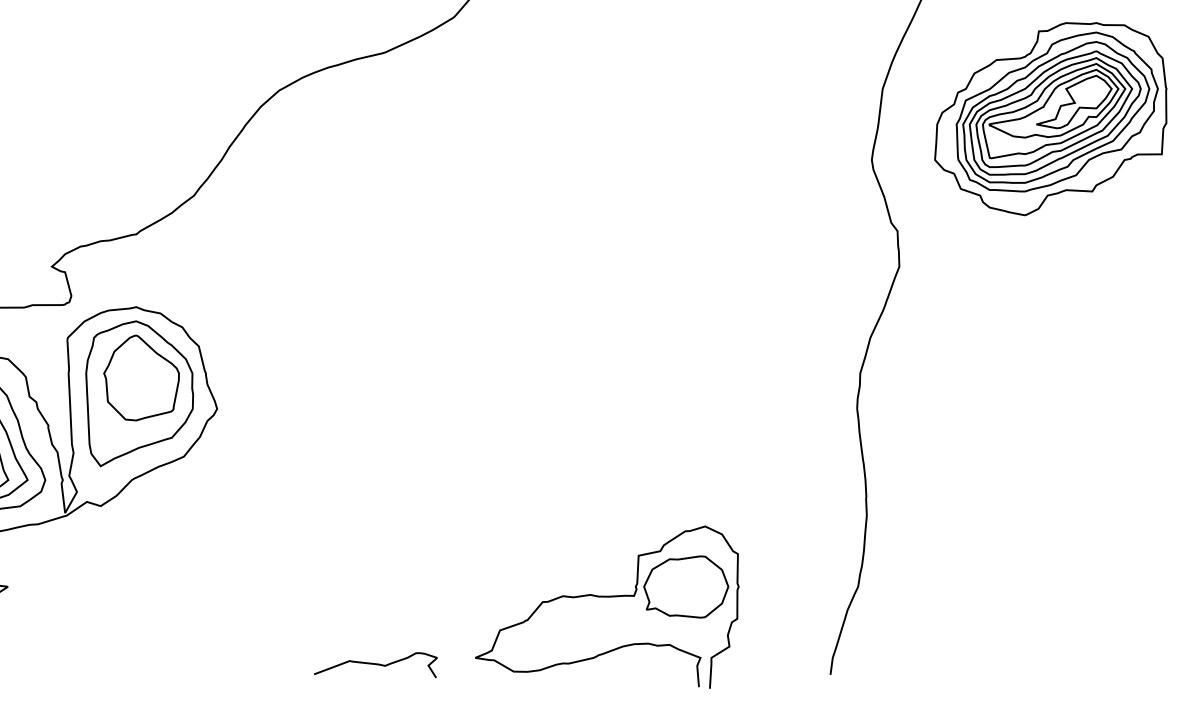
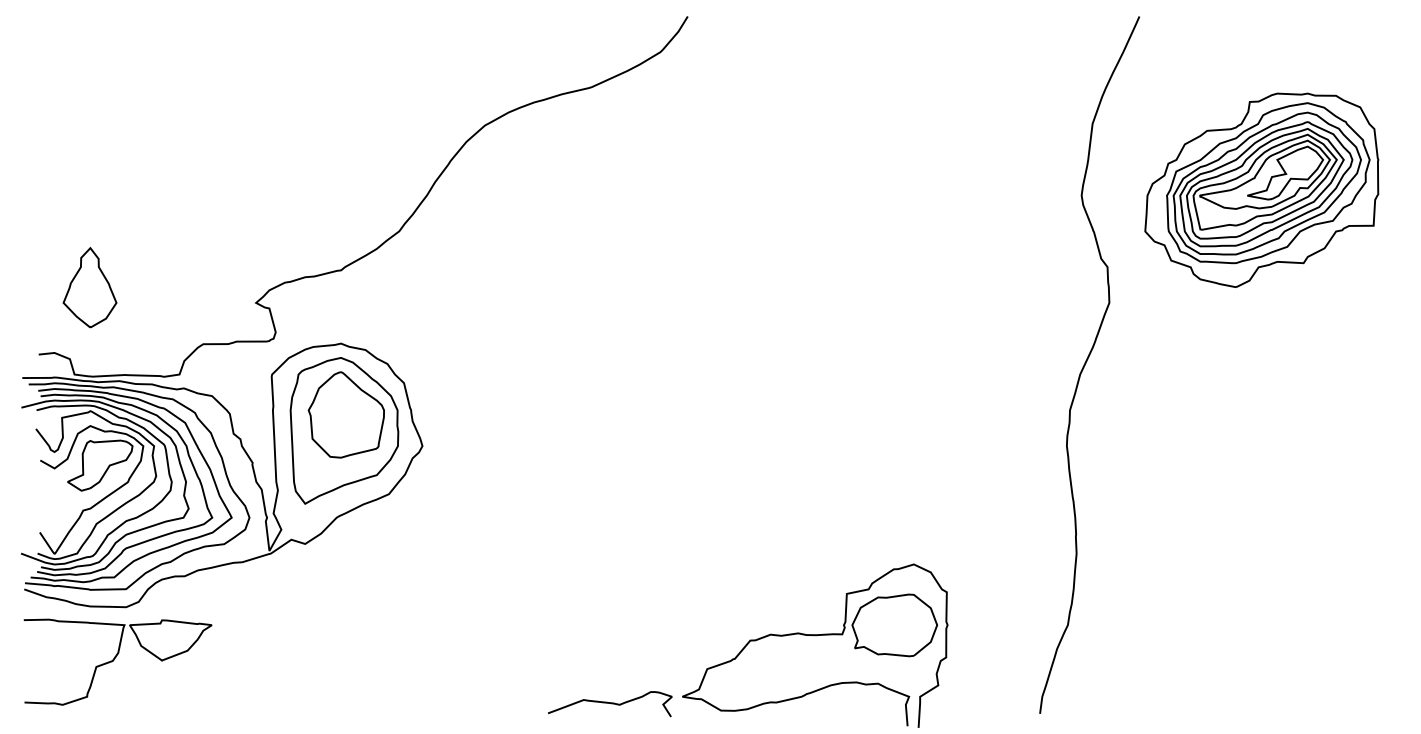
part: (1050, 118) -> (1261, 189), moved
curve: (376, 664) -> (610, 703), moved

